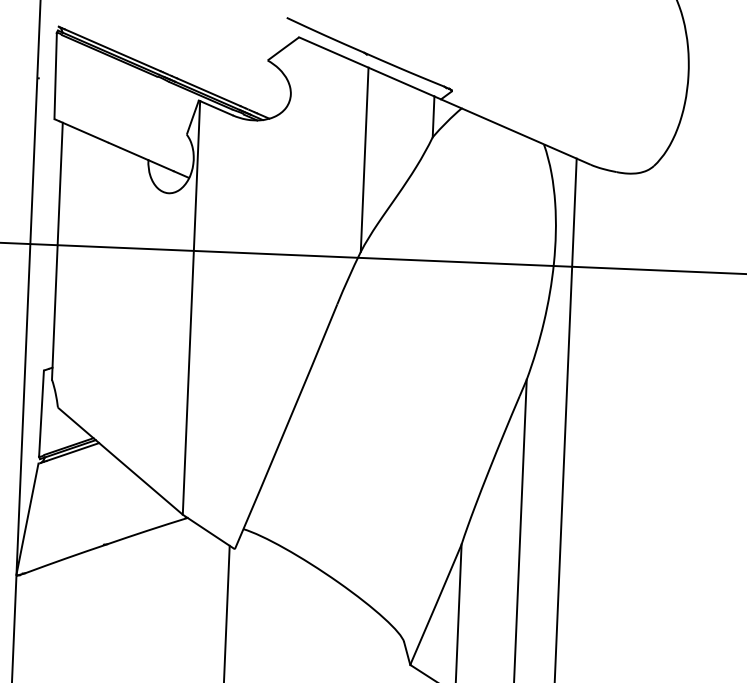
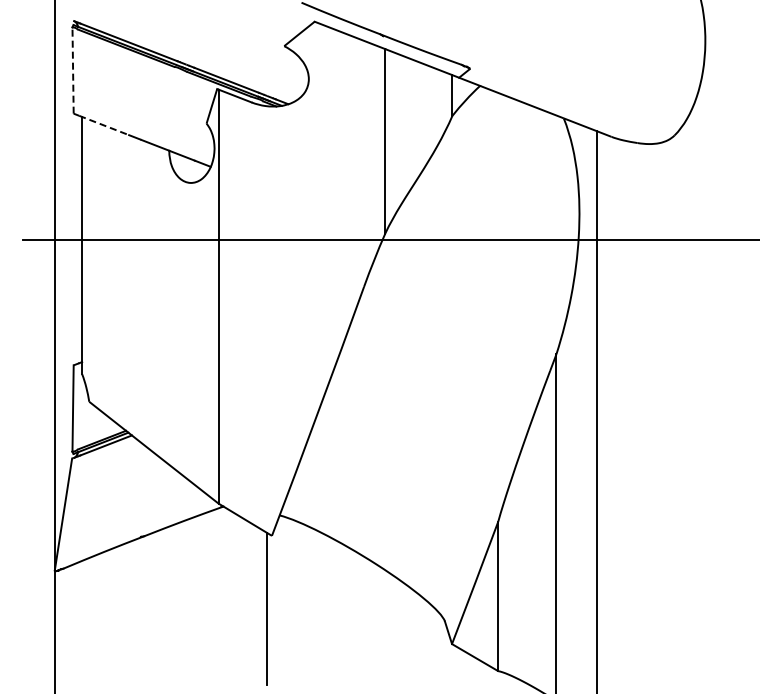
line: (56, 75) -> (73, 70), solid -> dashed
line: (84, 132) -> (104, 125), solid -> dashed

